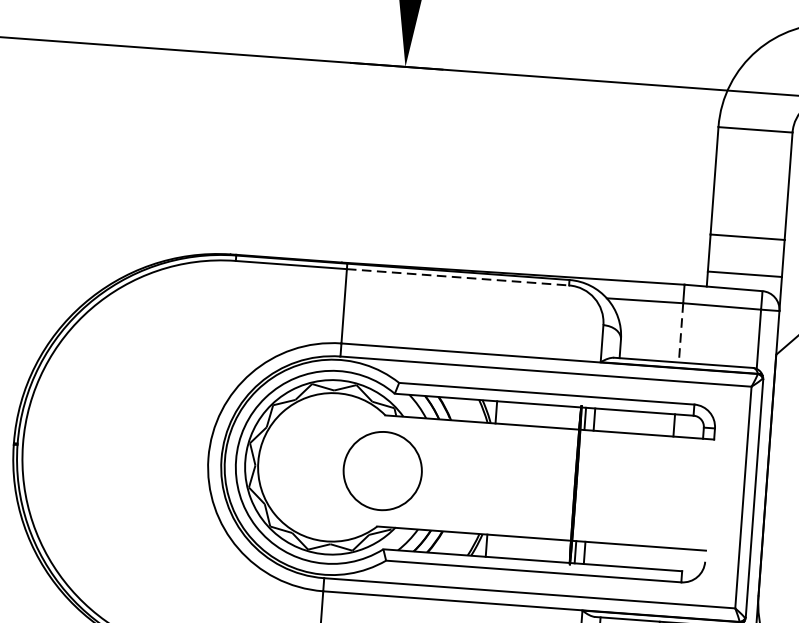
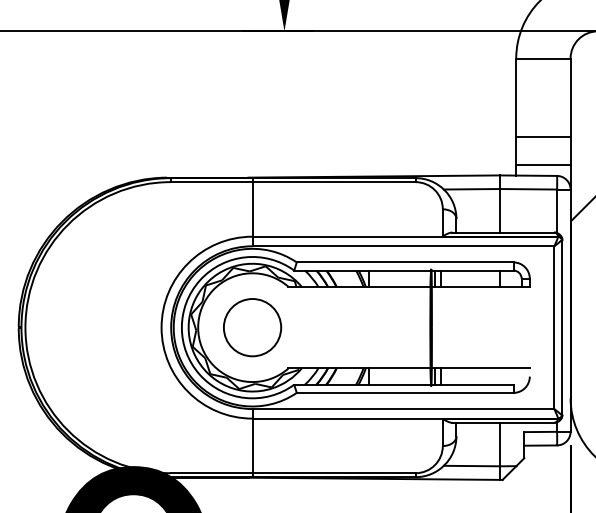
line: (458, 277) -> (334, 182), dashed -> solid
line: (680, 332) -> (499, 210), dashed -> solid
circle: (382, 470) -> (252, 327), moved

